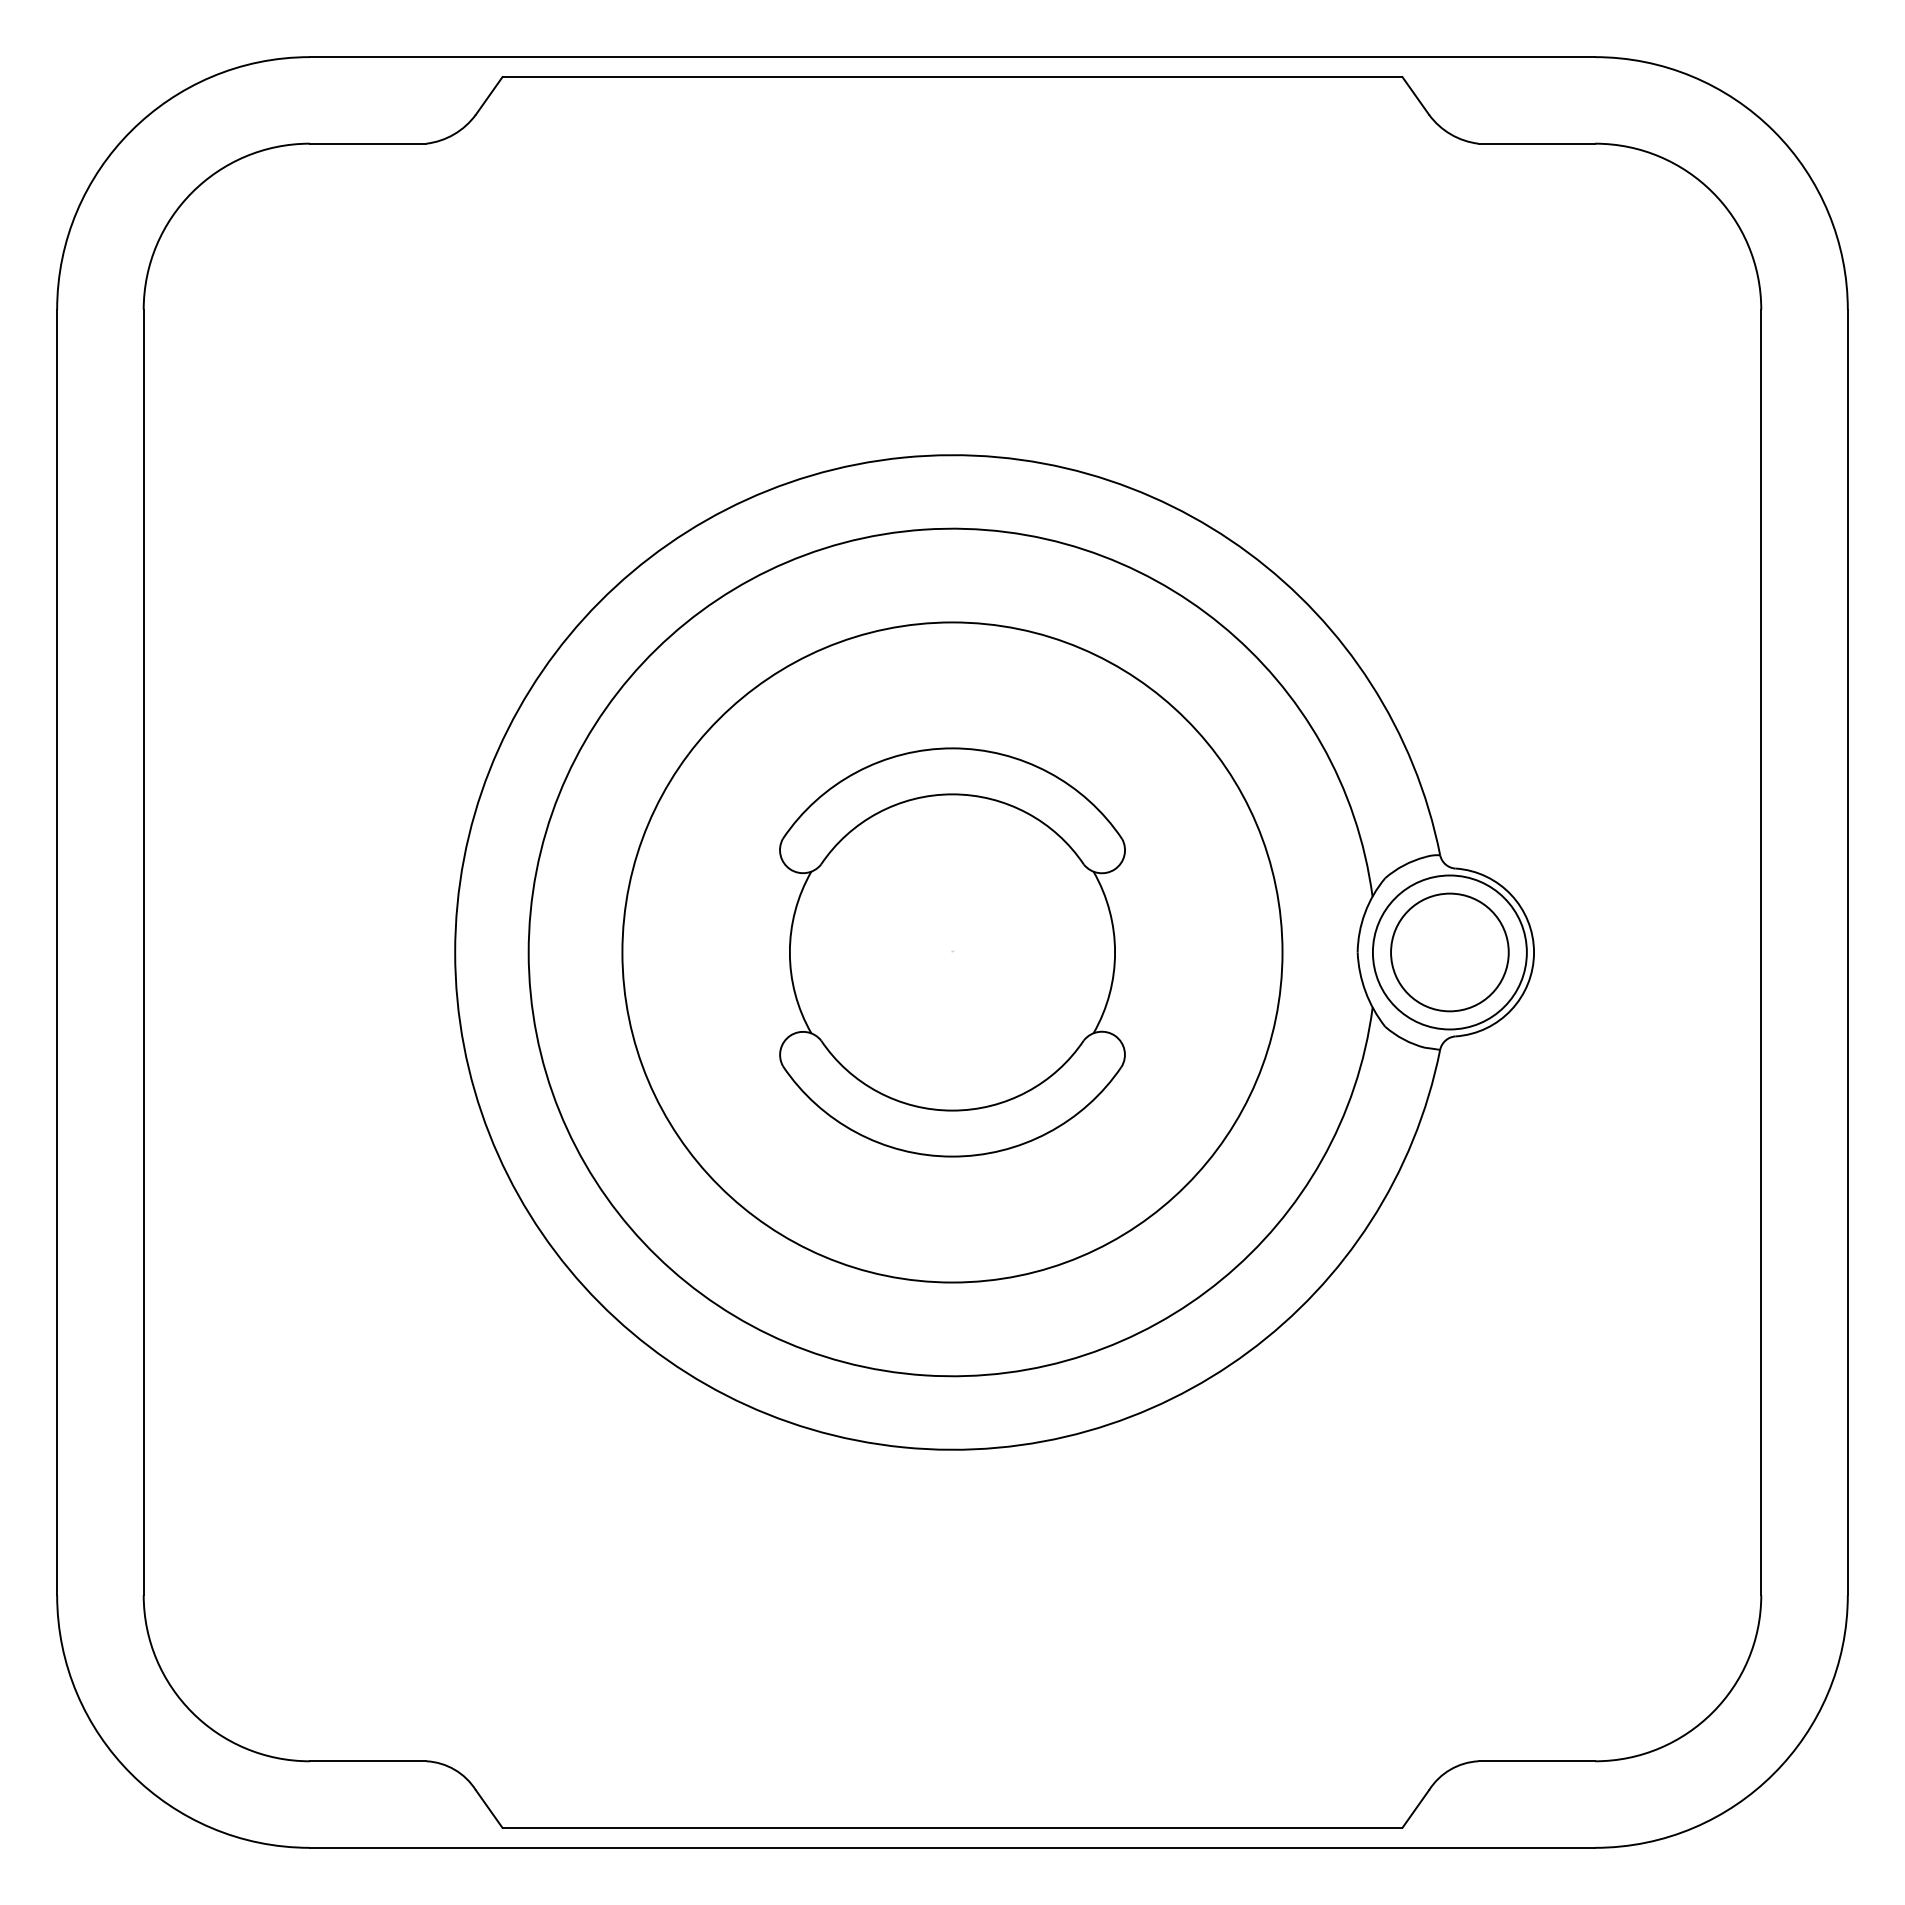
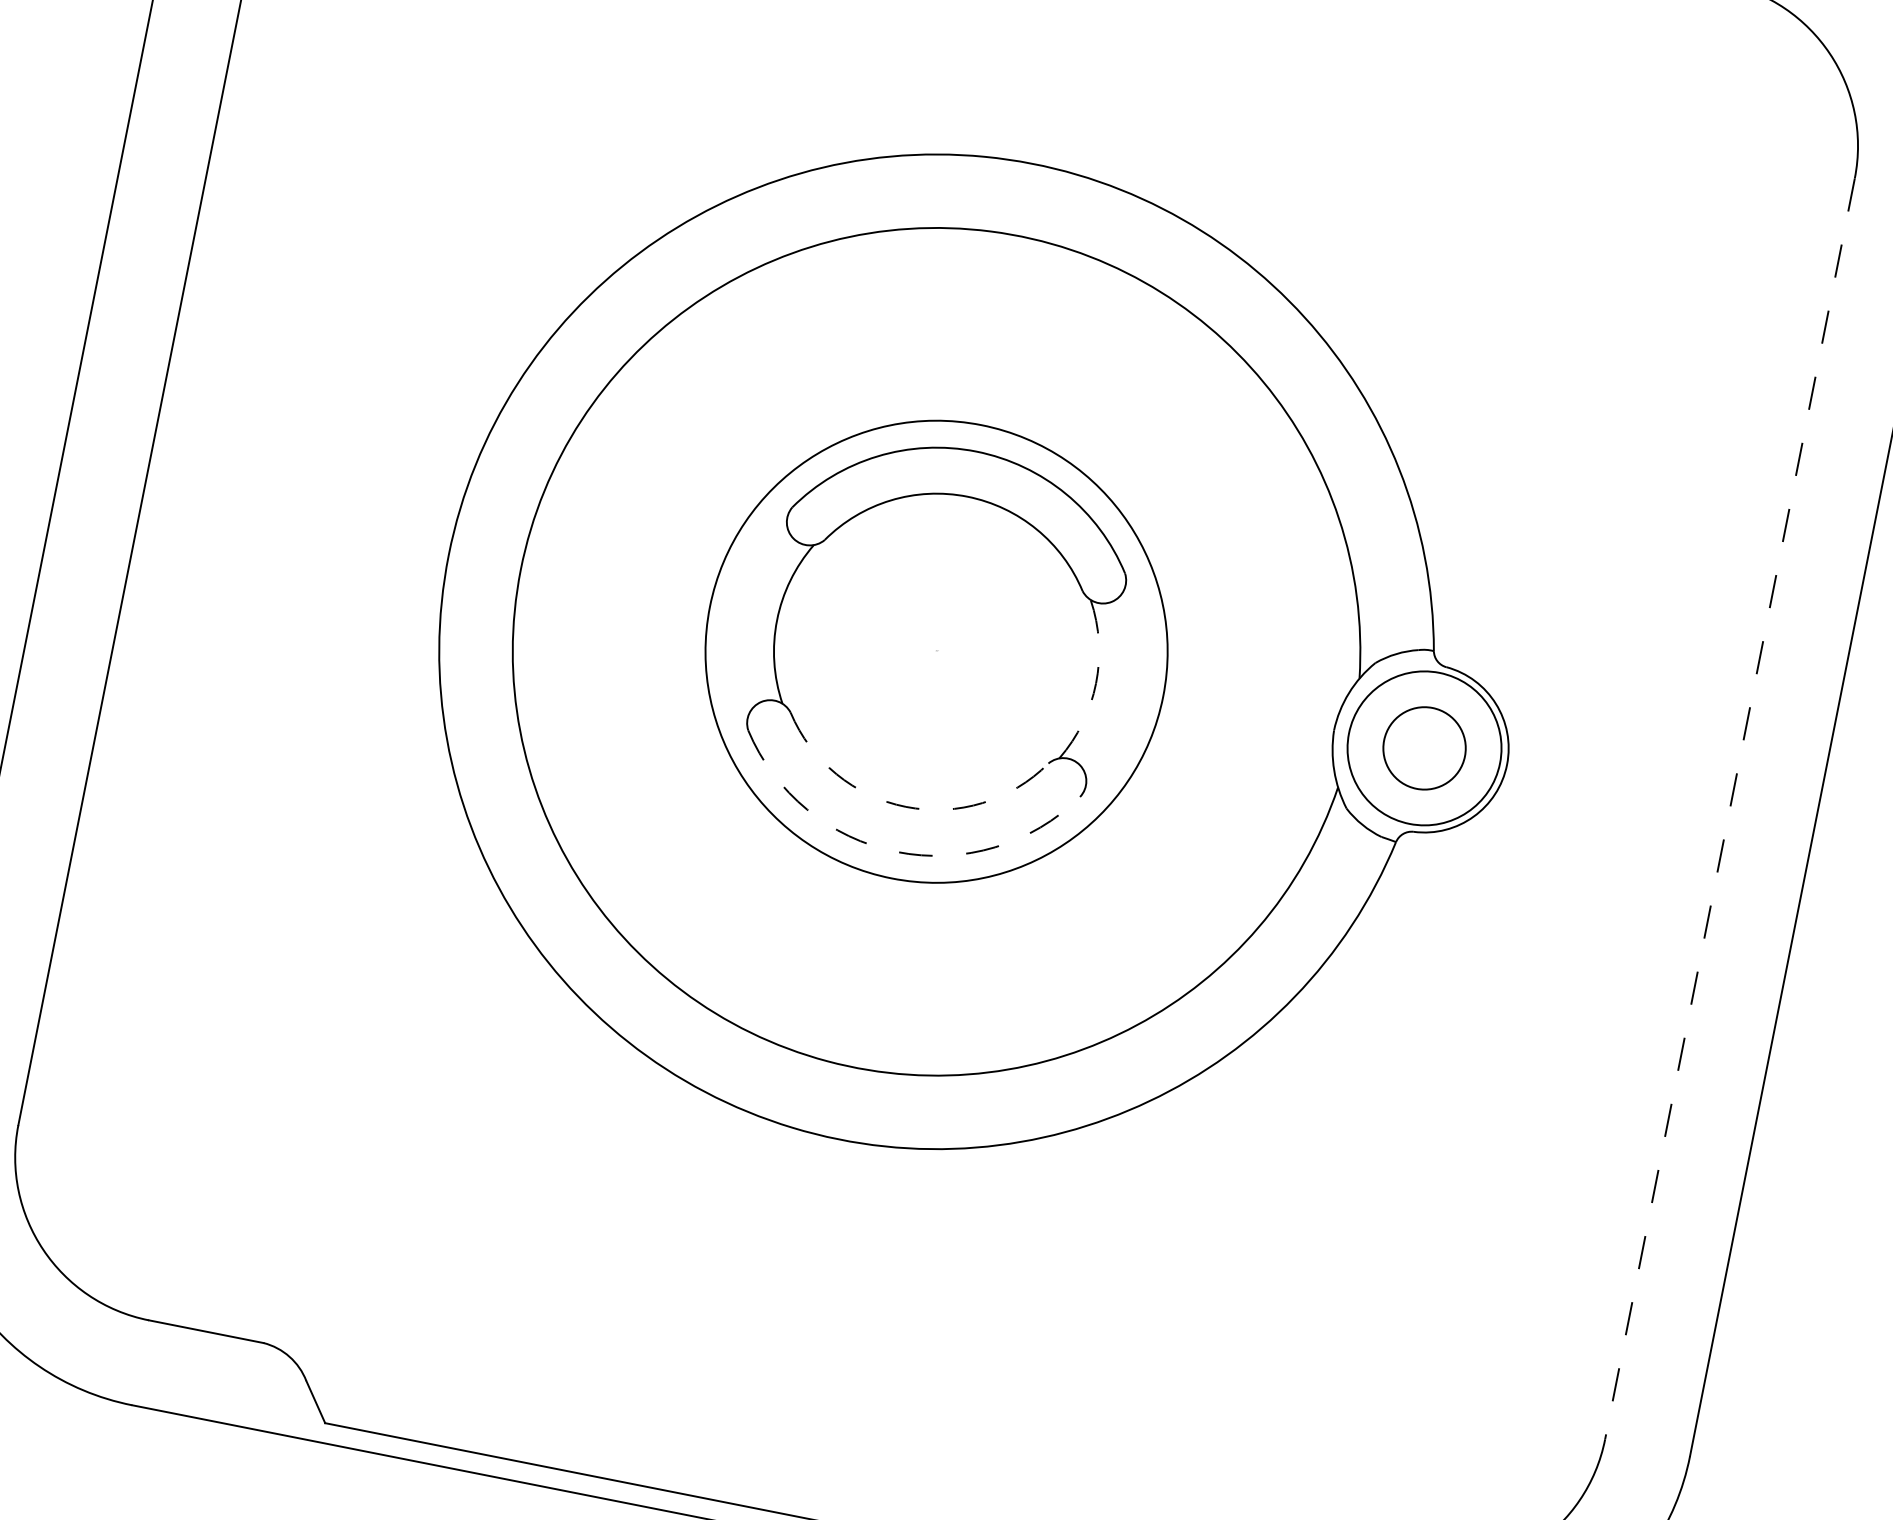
circle: (952, 952) -> (936, 651), size x0.7
arc: (1115, 952) -> (1096, 683), solid -> dashed
circle: (1449, 952) -> (1424, 748), size x0.7
line: (1761, 952) -> (1730, 808), solid -> dashed
arc: (952, 1110) -> (905, 806), solid -> dashed
arc: (951, 1156) -> (896, 851), solid -> dashed

